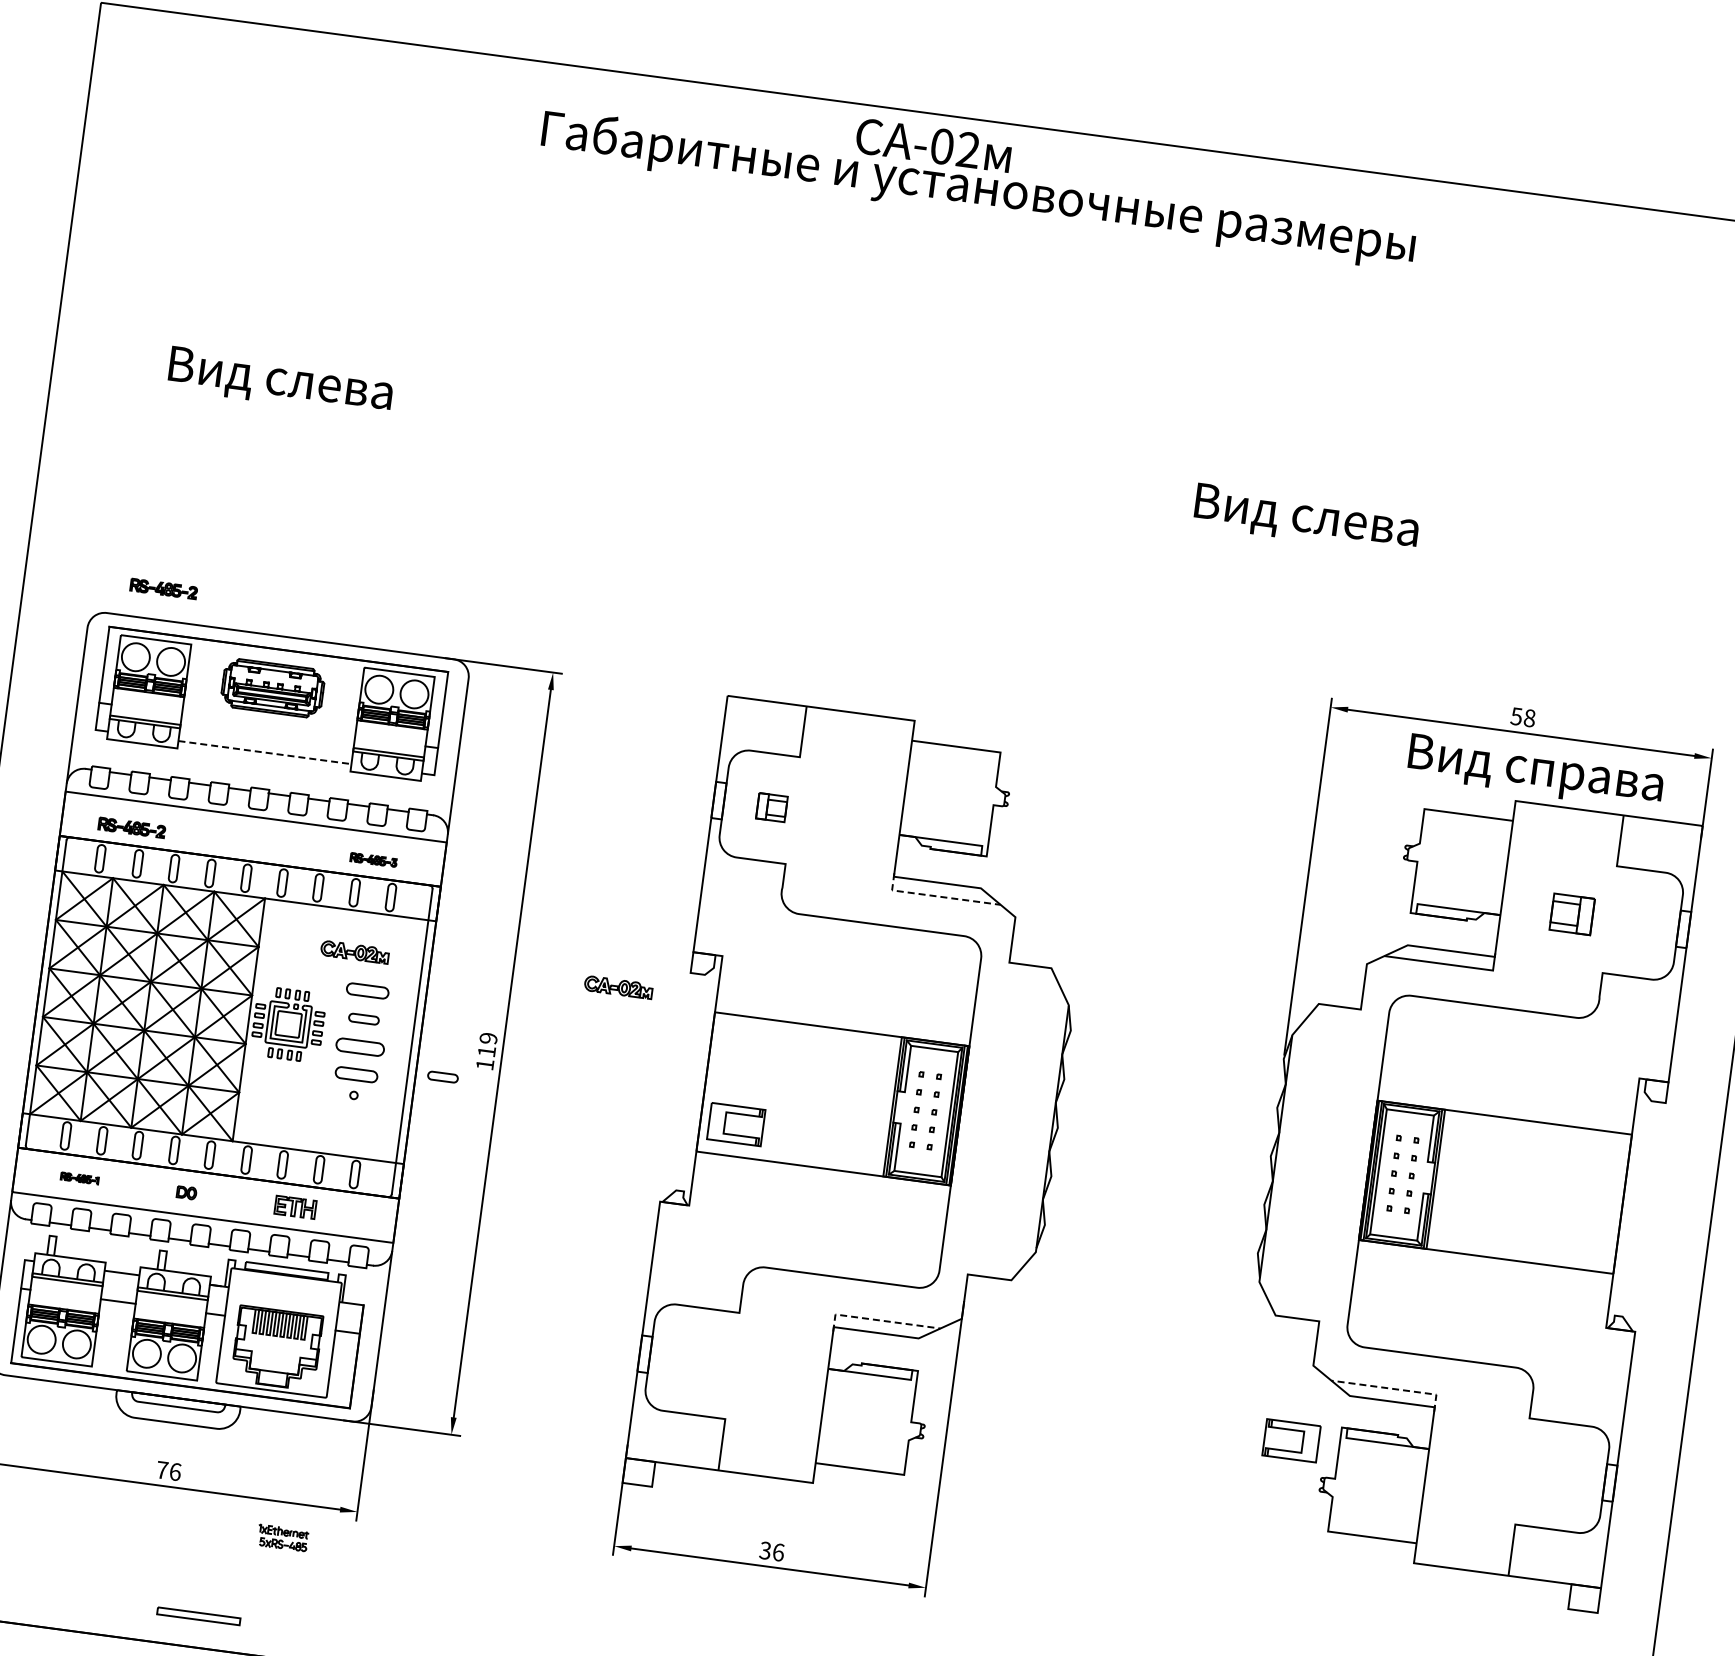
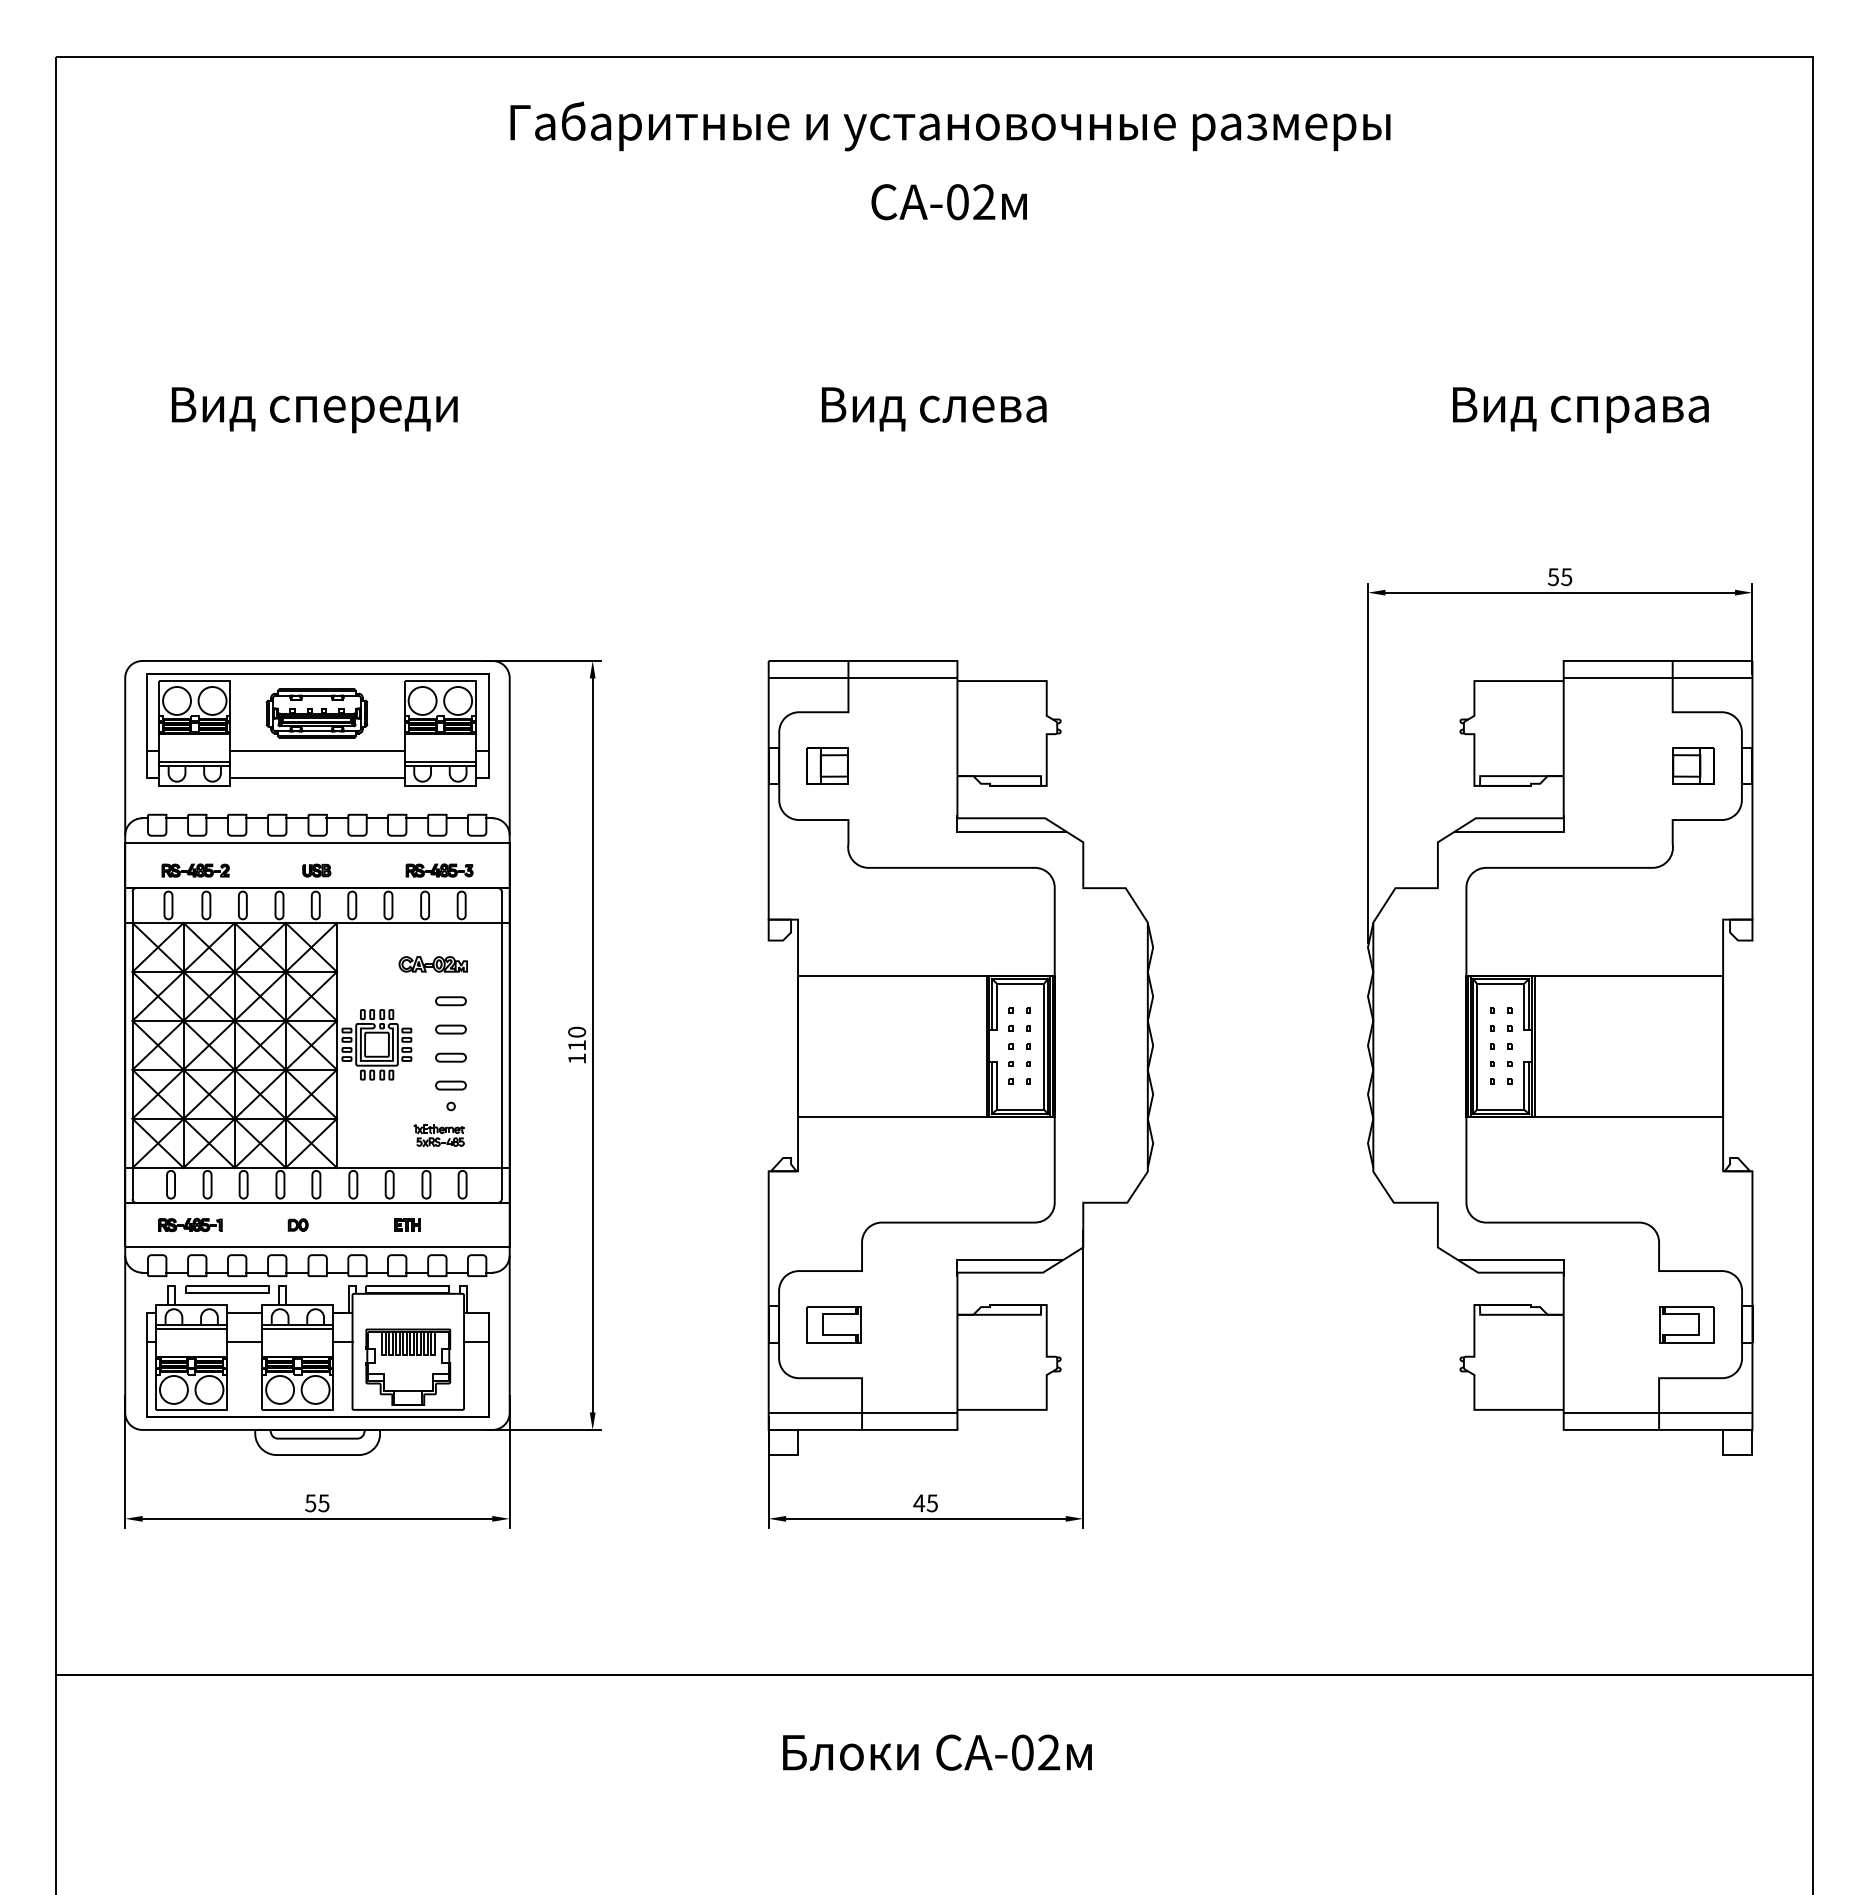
text: (933, 145) -> (948, 202), moved
text: (369, 399) -> (374, 414), Вид слева -> Вид спереди
text: (1306, 519) -> (934, 409), moved
part: (163, 588) -> (195, 629), removed
text: (1529, 717) -> (1566, 576), 58 -> 55
line: (268, 725) -> (317, 751), added
line: (818, 725) -> (862, 678), added
line: (265, 752) -> (318, 778), dashed -> solid
text: (1535, 772) -> (1580, 410), moved
part: (772, 807) -> (827, 765), size x1.43
line: (1606, 830) -> (1657, 678), added
part: (251, 843) -> (316, 870), added
part: (373, 859) -> (439, 870), size x1.43
line: (937, 896) -> (1003, 832), dashed -> solid
part: (1572, 913) -> (1693, 765), moved
part: (617, 987) -> (698, 964), removed
part: (367, 991) -> (450, 1001), size x0.71
text: (489, 1037) -> (577, 1031), 119 -> 110
part: (359, 1046) -> (450, 1057), size x0.62
part: (356, 1074) -> (450, 1085), size x0.71
part: (442, 1077) -> (536, 1076), removed
part: (735, 1124) -> (833, 1324), moved
part: (79, 1177) -> (190, 1224), size x1.67
part: (295, 1206) -> (407, 1224), size x0.62
line: (879, 1319) -> (1001, 1259), dashed -> solid
line: (1392, 1388) -> (1519, 1259), dashed -> solid
part: (1290, 1440) -> (1686, 1324), moved
line: (721, 1453) -> (862, 1412), added
text: (168, 1471) -> (317, 1503), 76 -> 55
part: (282, 1537) -> (438, 1135), moved
text: (771, 1551) -> (925, 1503), 36 -> 45
line: (1509, 1558) -> (1657, 1412), added
part: (199, 1616) -> (227, 1289), moved

